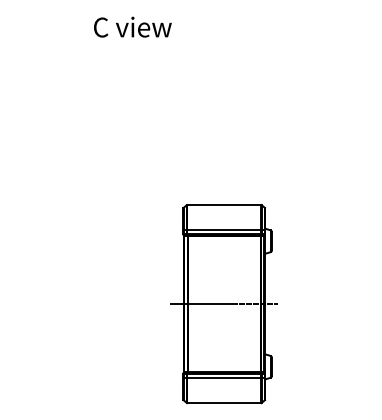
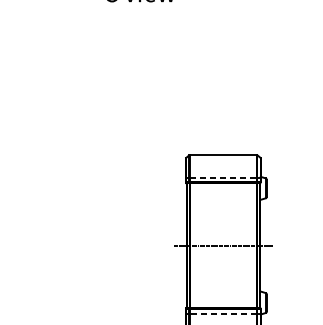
line: (224, 229) -> (223, 177), solid -> dashed
line: (223, 378) -> (222, 313), solid -> dashed

